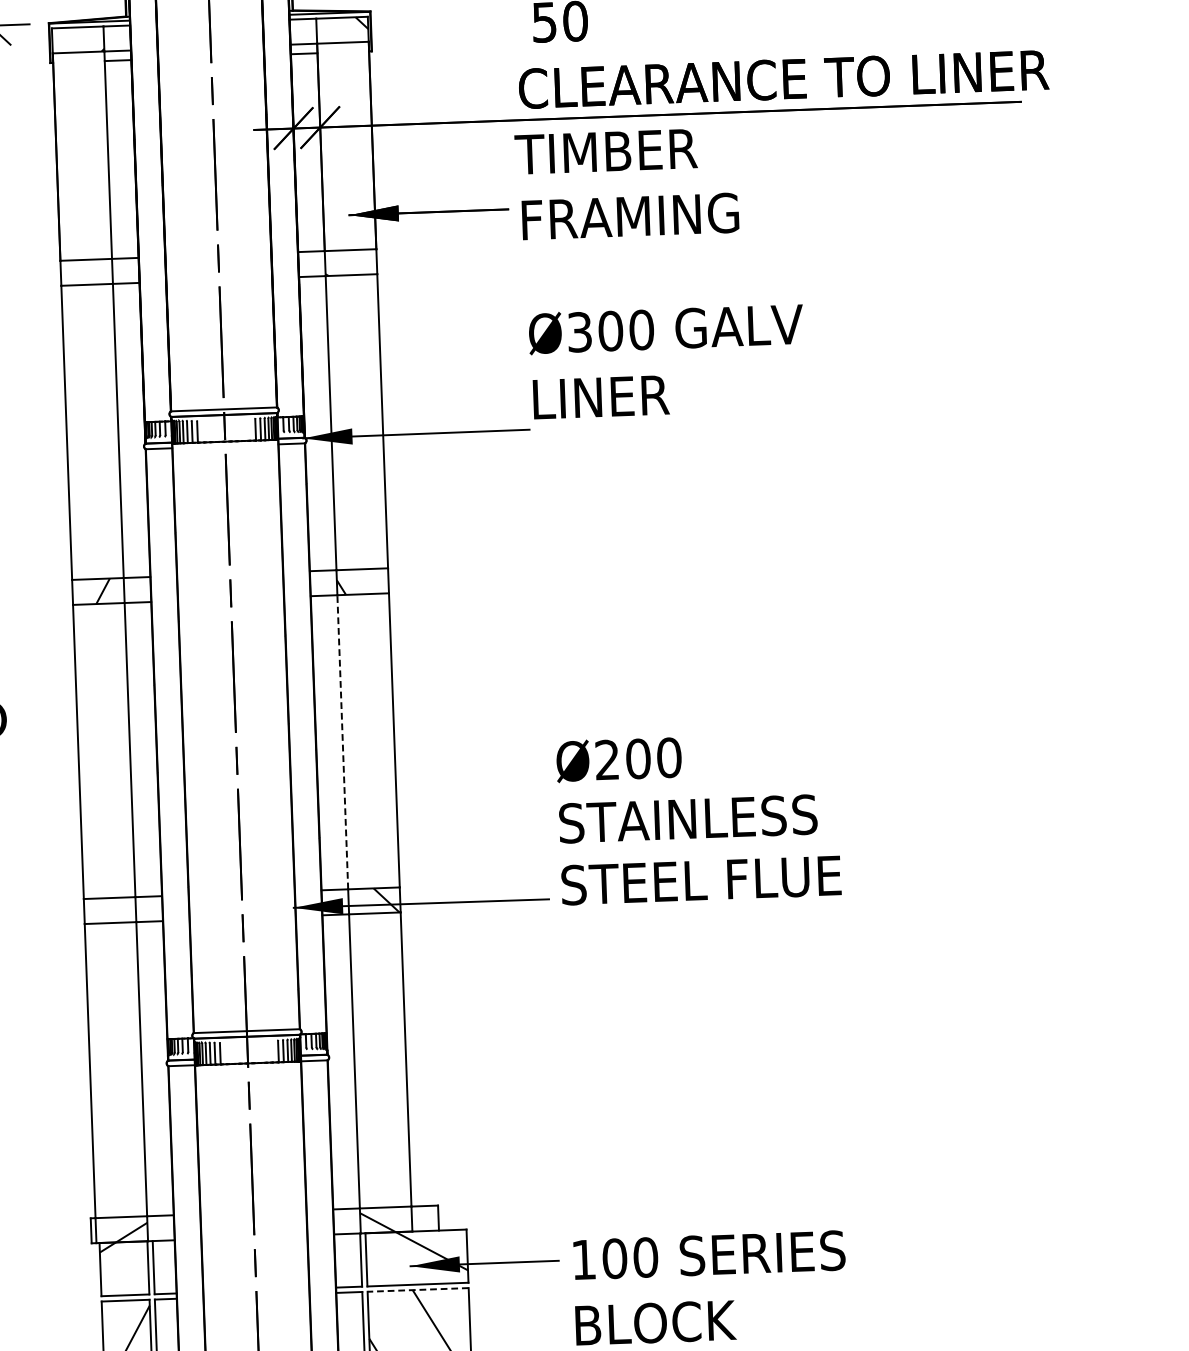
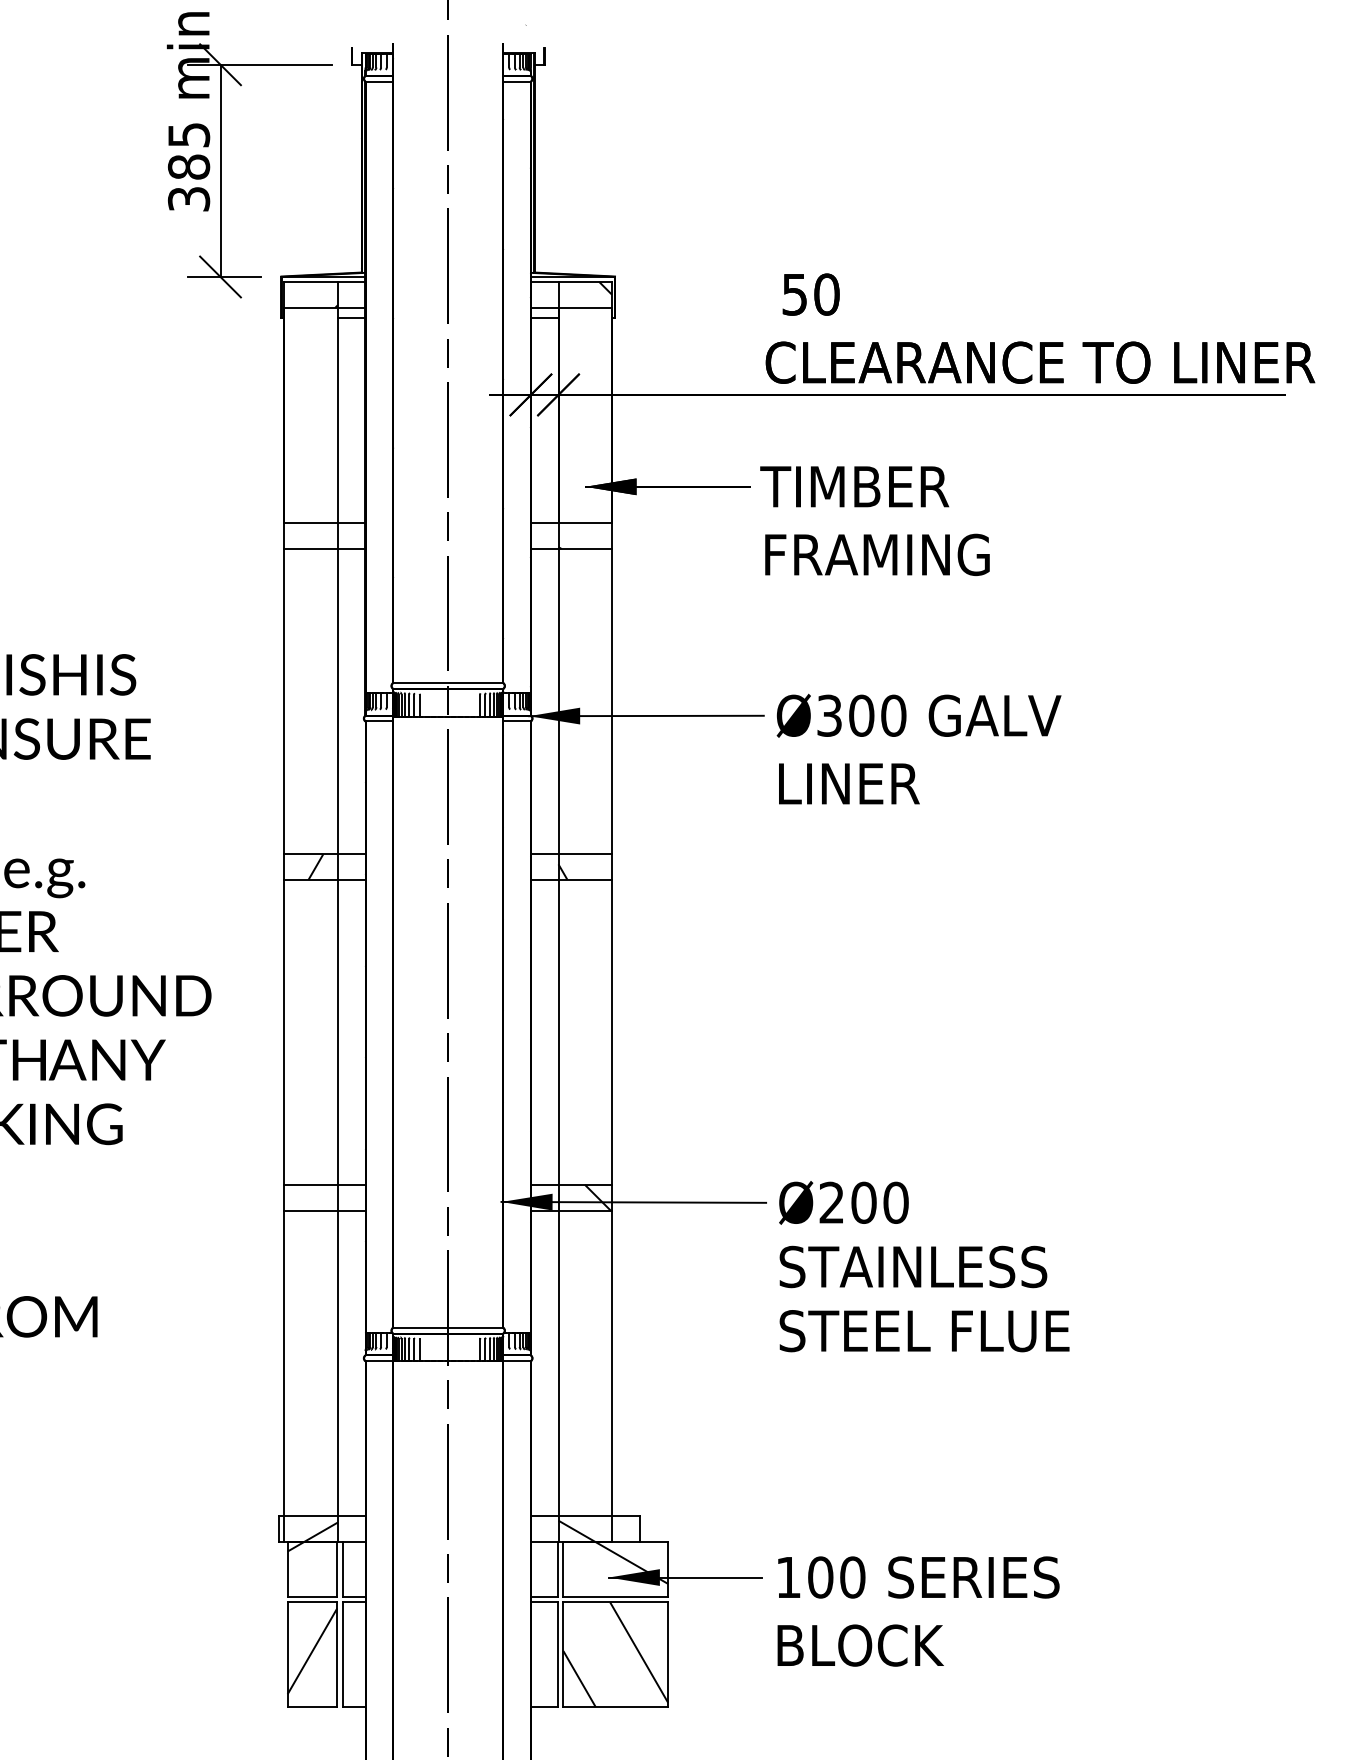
text: (626, 183) -> (874, 520), moved
text: (666, 360) -> (918, 748), moved
line: (342, 741) -> (558, 1031), dashed -> solid
text: (698, 818) -> (924, 1266), moved
line: (417, 1290) -> (615, 1602), dashed -> solid

